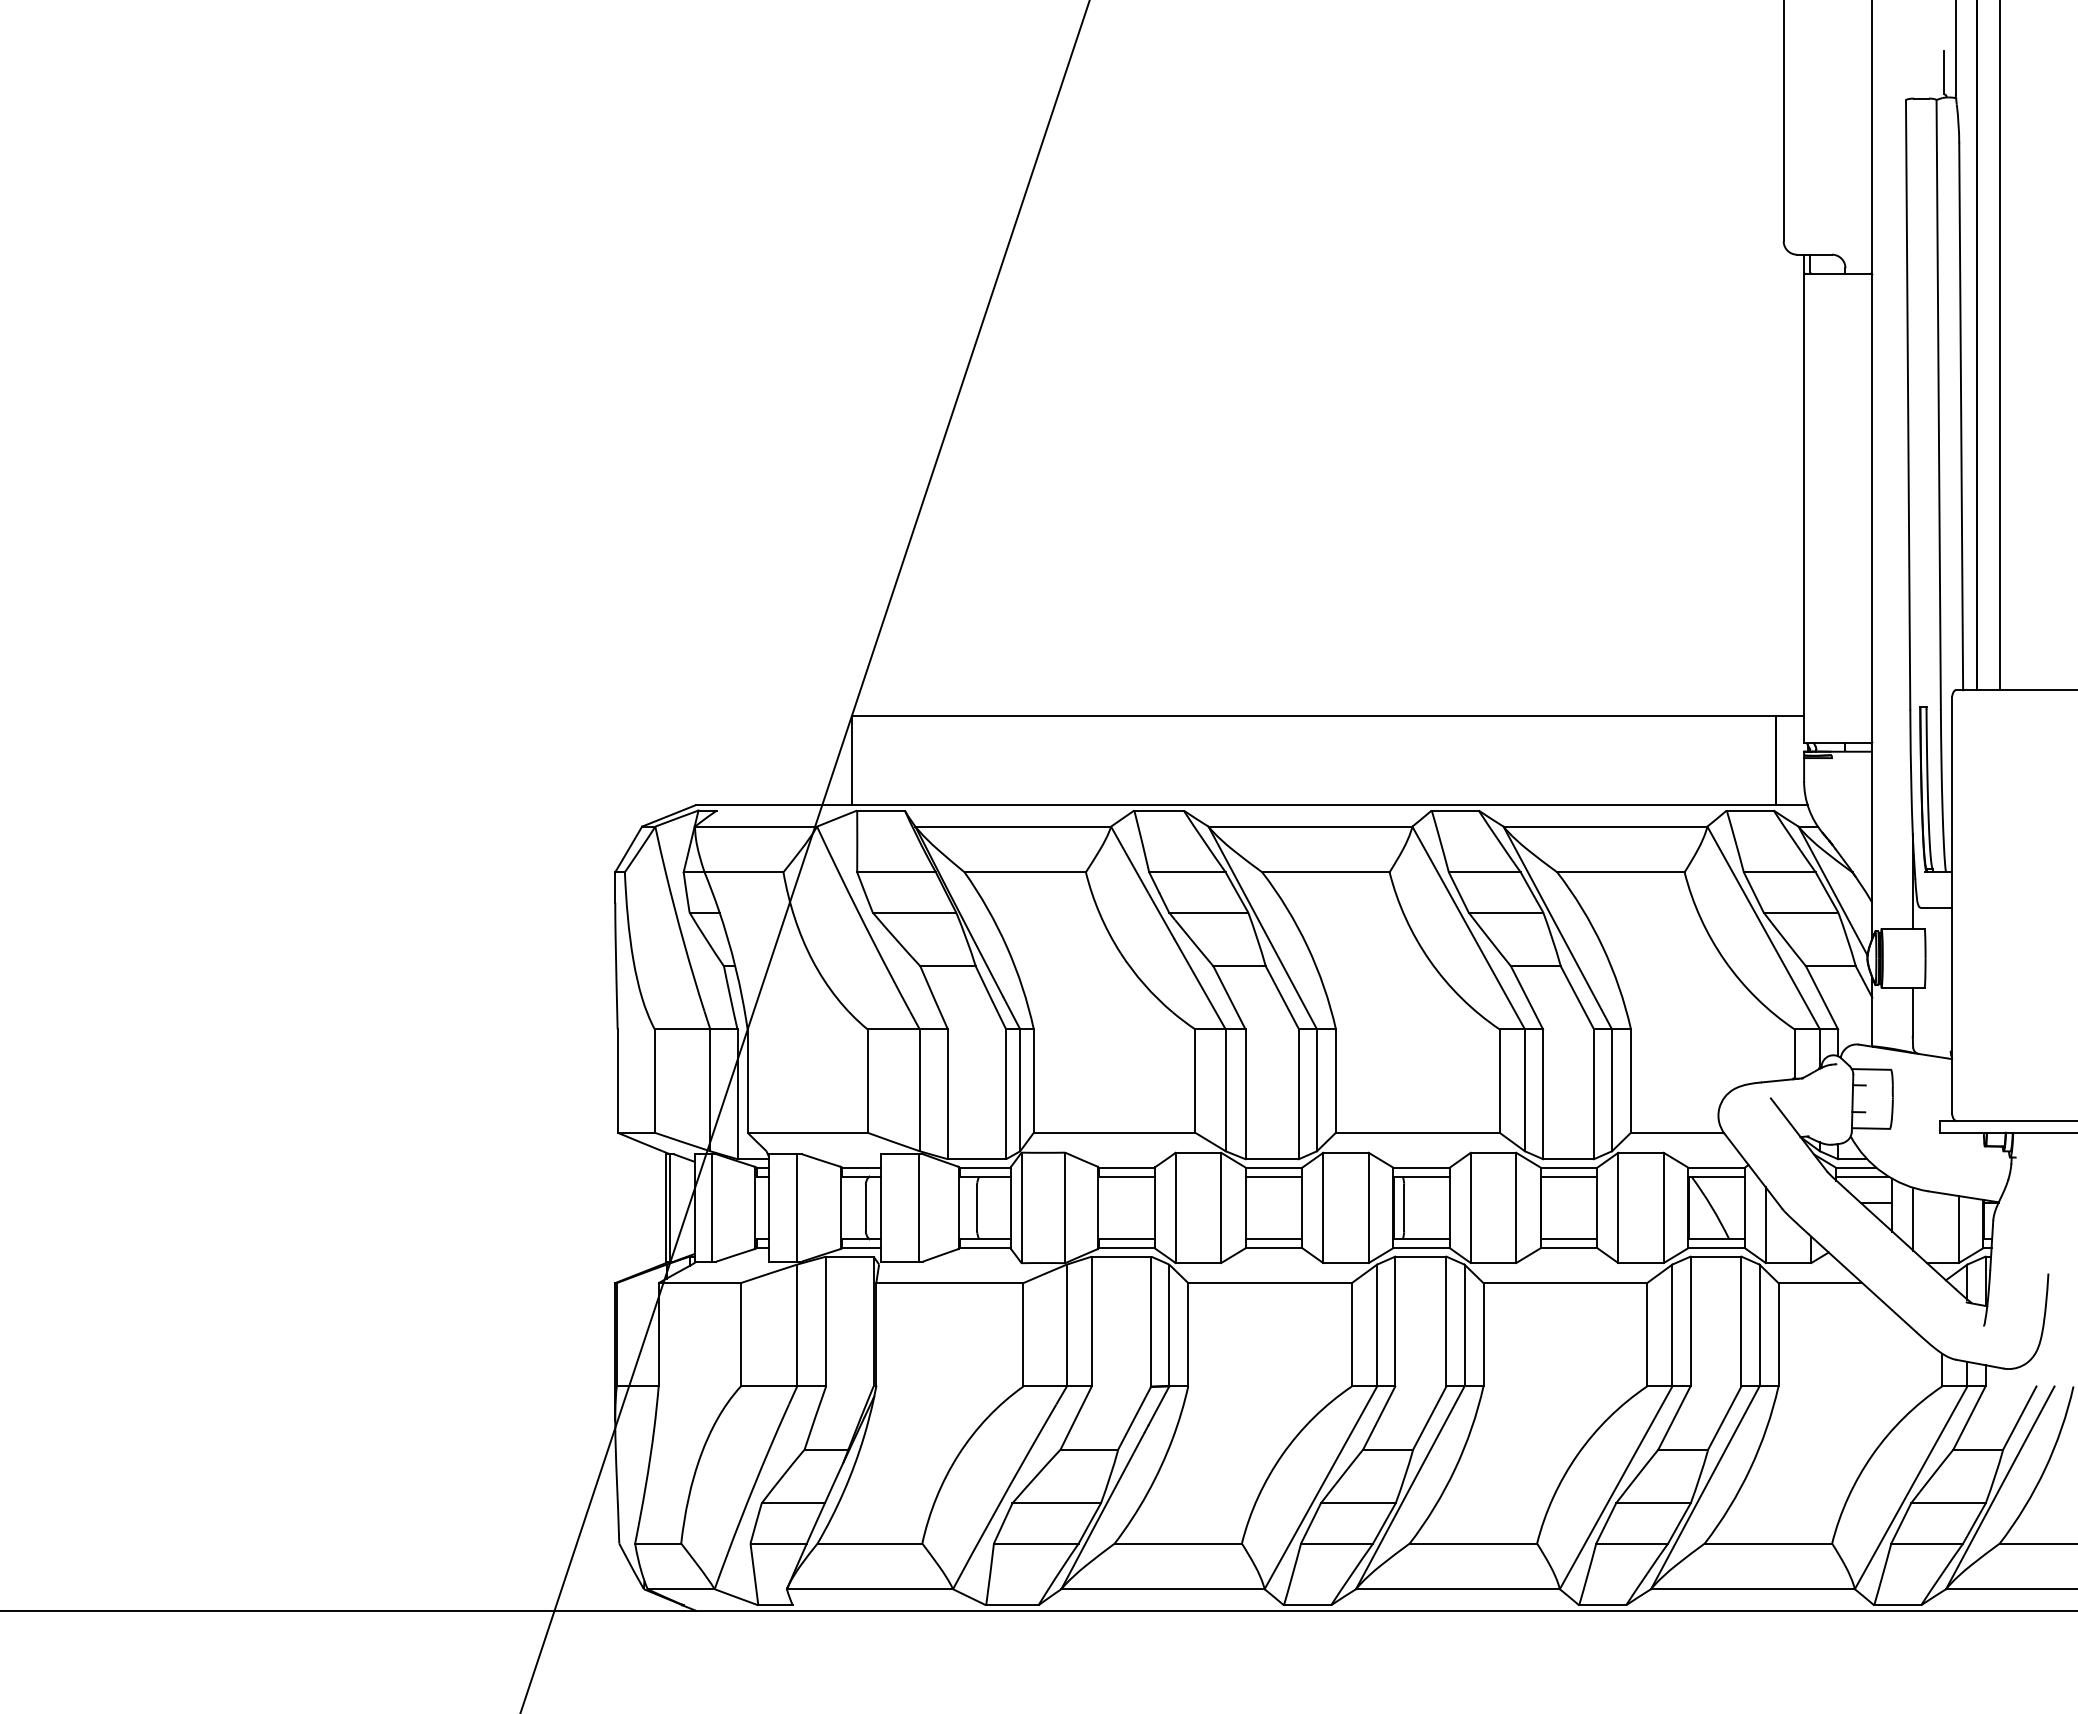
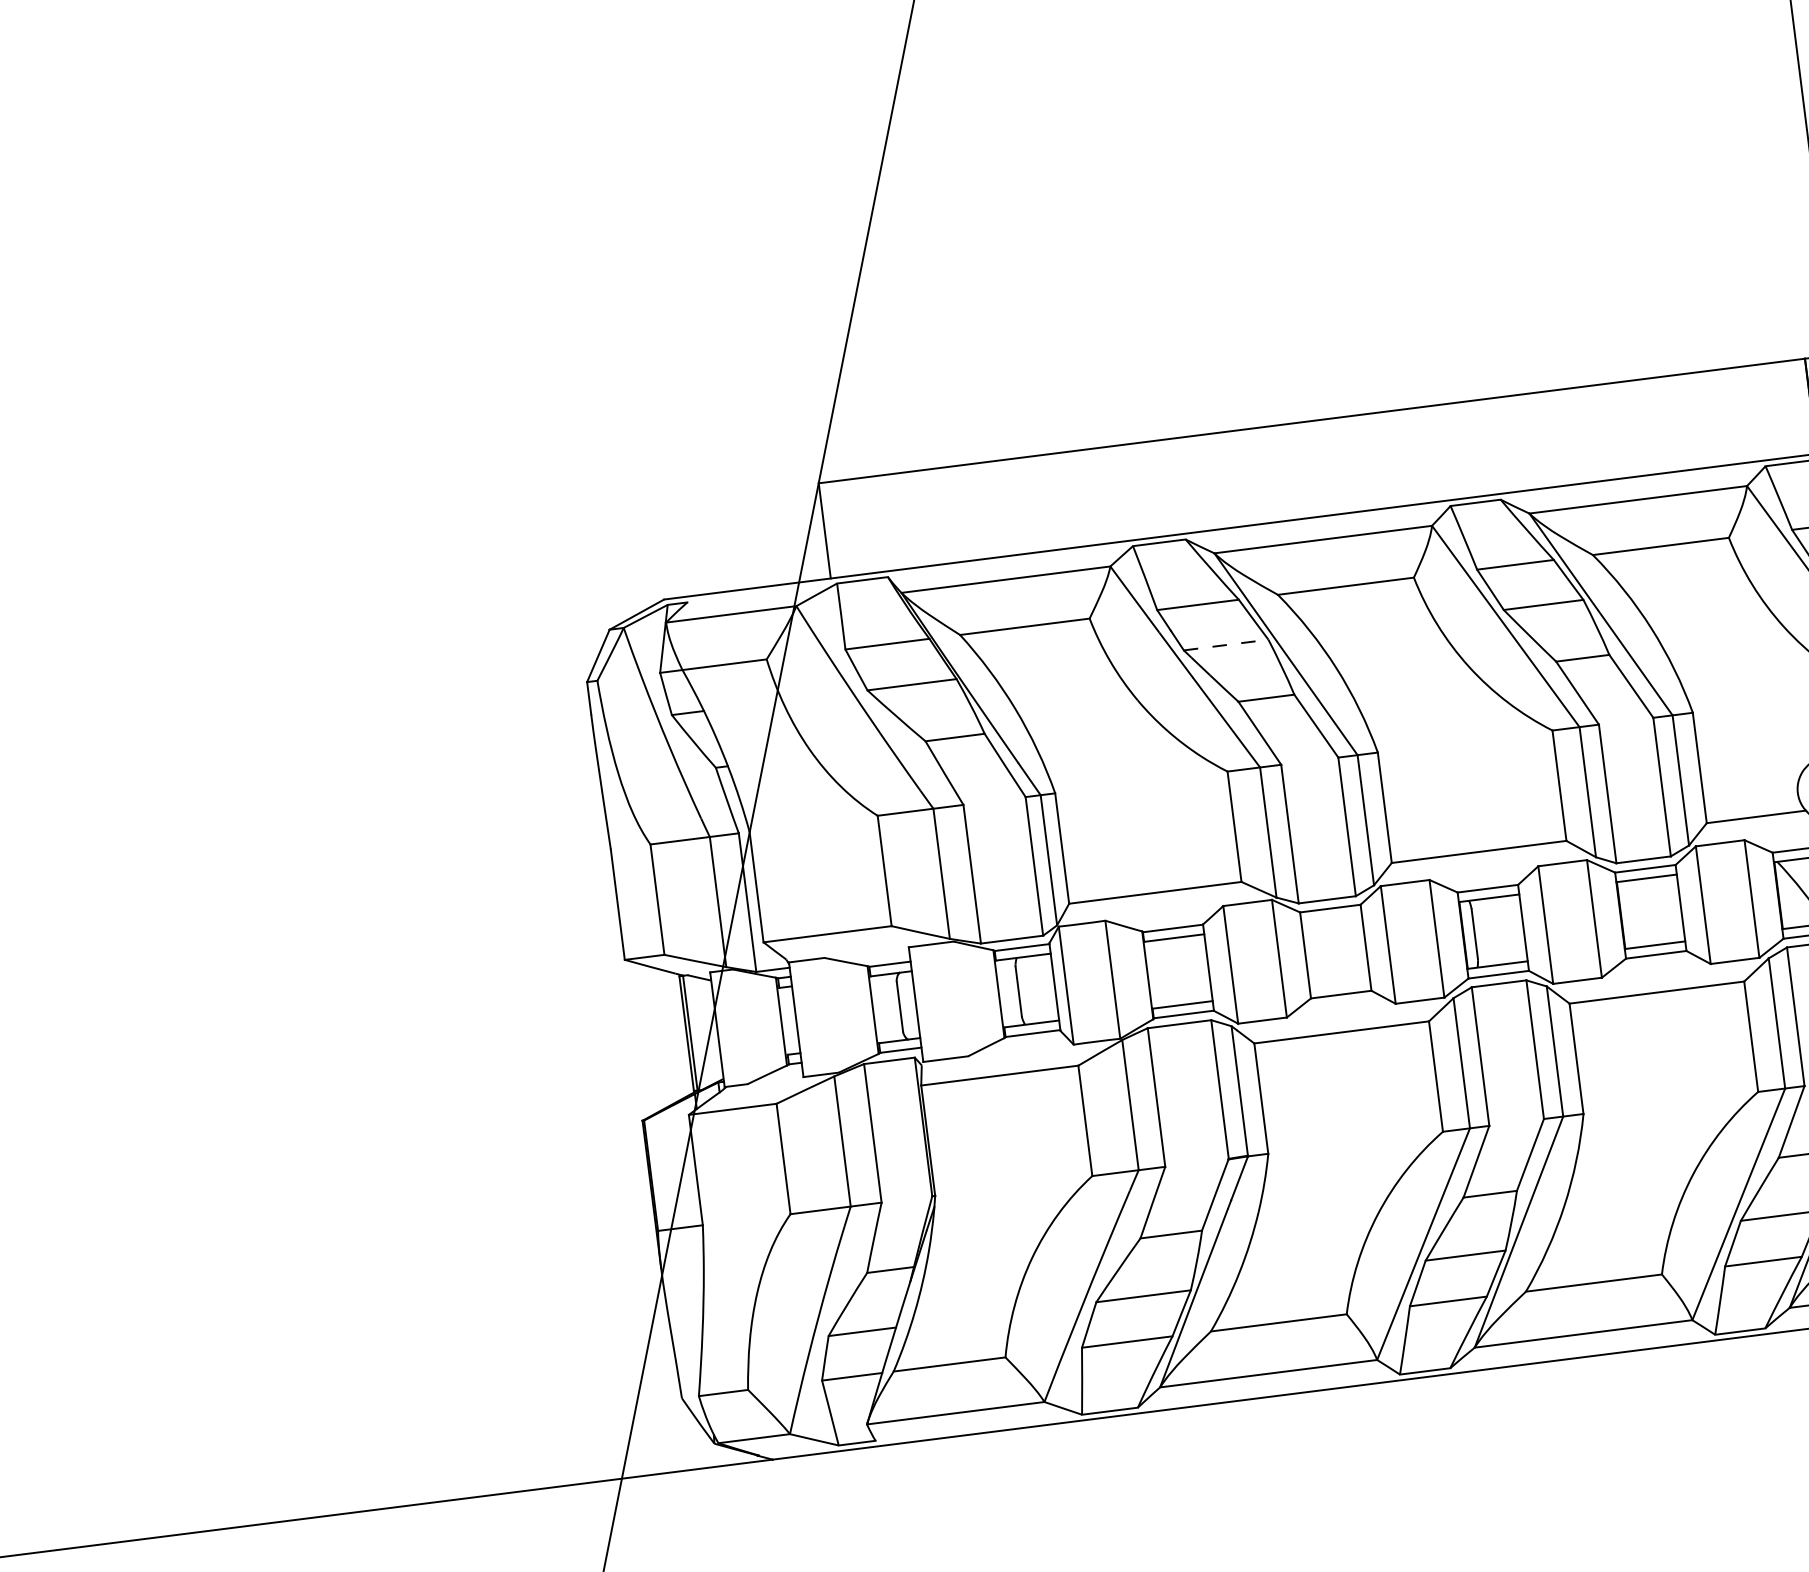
line: (1208, 912) -> (1225, 645), solid -> dashed
line: (1273, 1176) -> (1330, 918), removed
line: (711, 1207) -> (735, 1027), removed
line: (797, 1207) -> (826, 1015), removed
line: (918, 1207) -> (956, 999), removed
line: (1273, 1239) -> (1339, 985), removed

